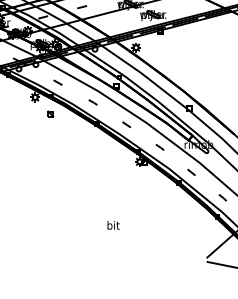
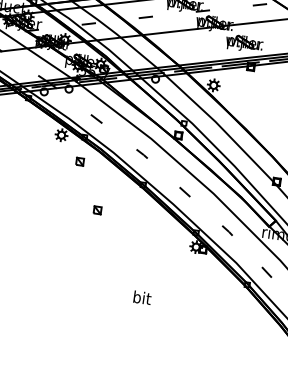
part: (67, 145) -> (97, 209), added
text: (113, 225) -> (142, 297), moved

